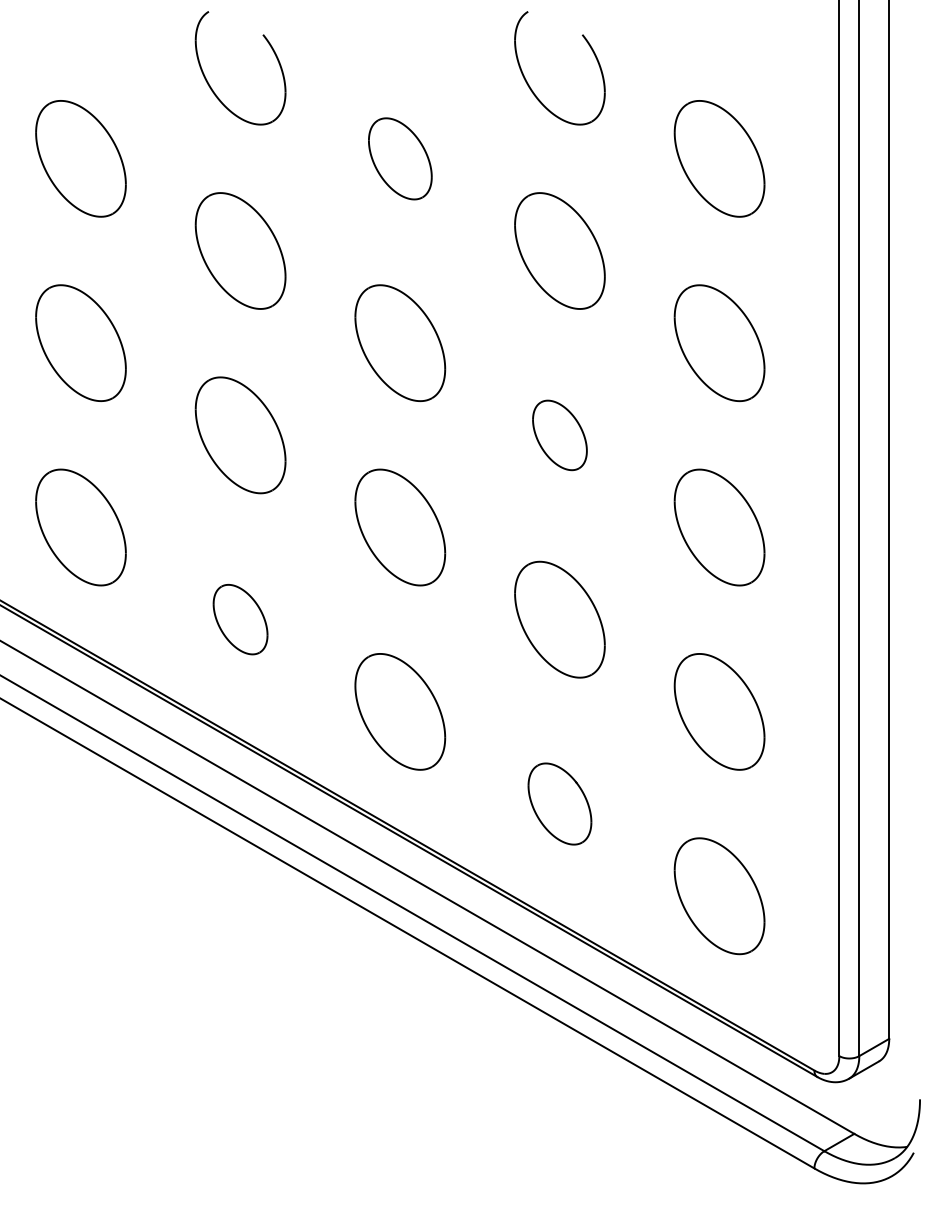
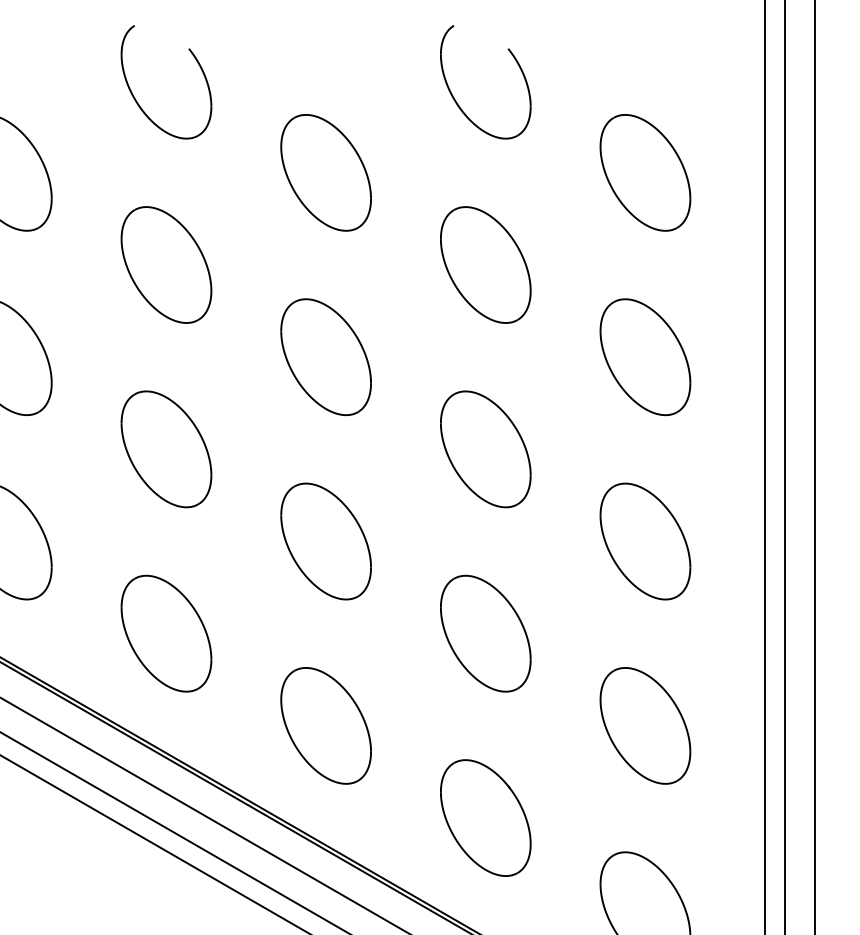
part: (400, 158) -> (326, 172), size x1.43
part: (559, 435) -> (485, 449), size x1.67
part: (240, 619) -> (166, 633), size x1.67
part: (559, 803) -> (485, 817), size x1.43

